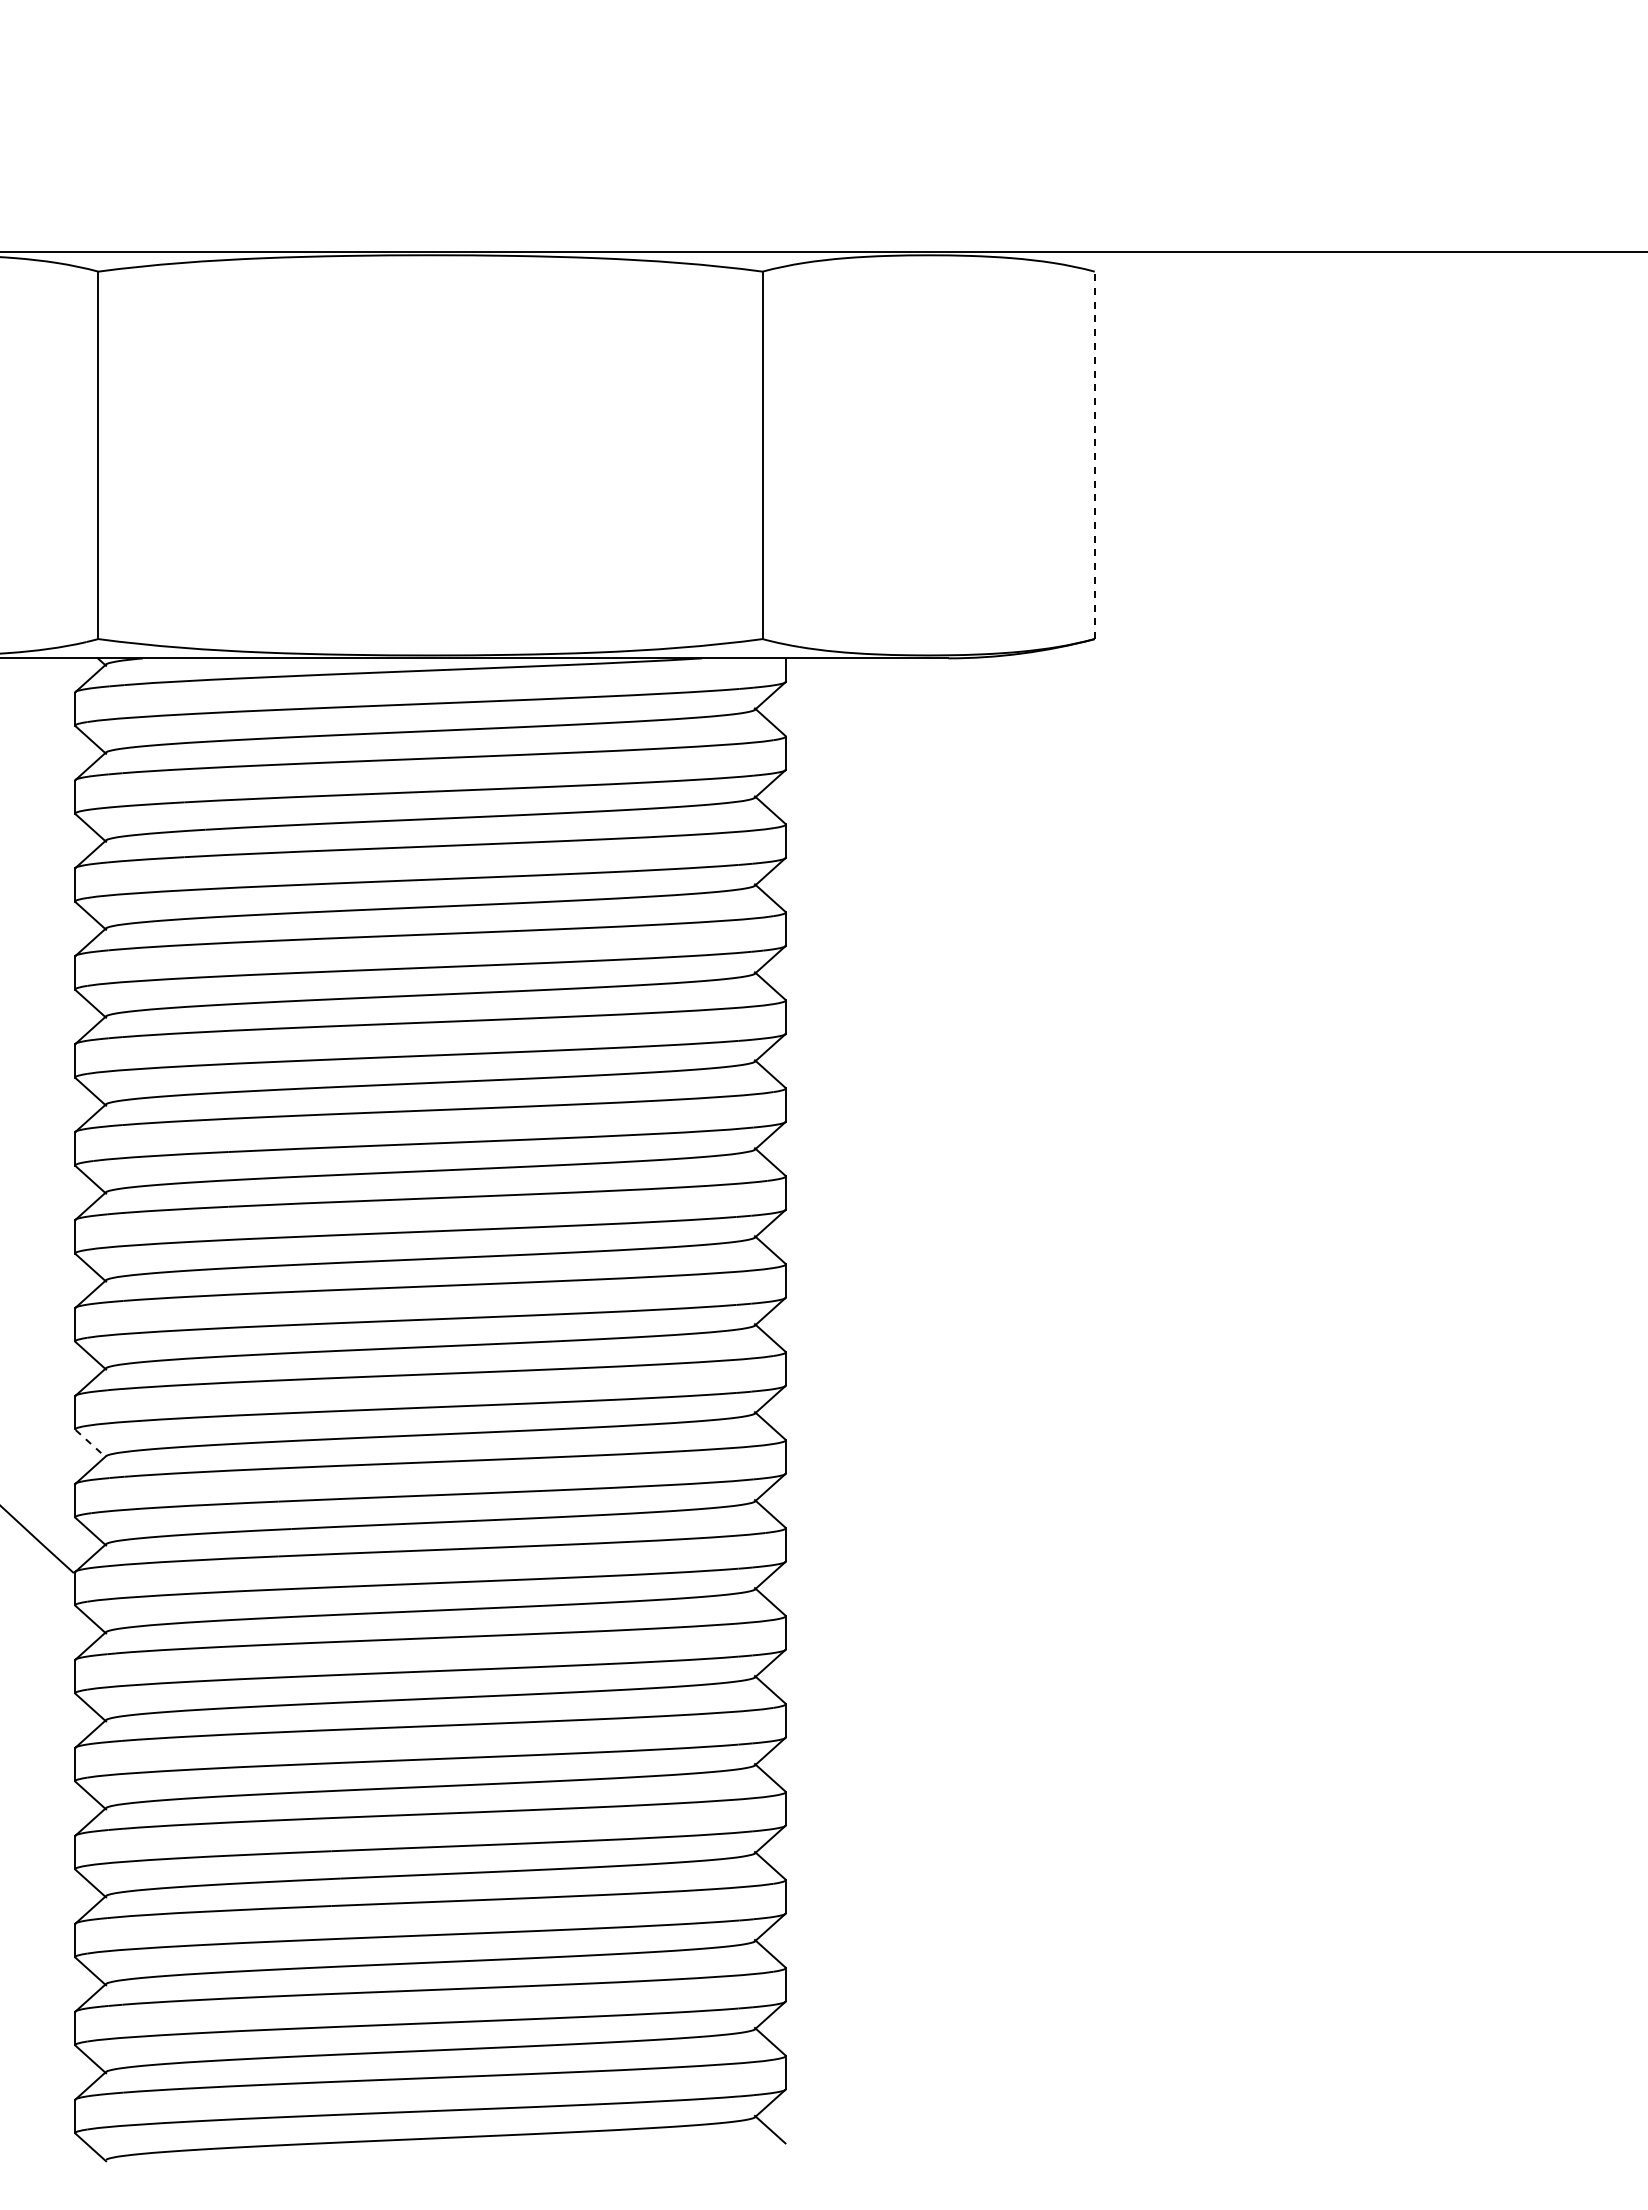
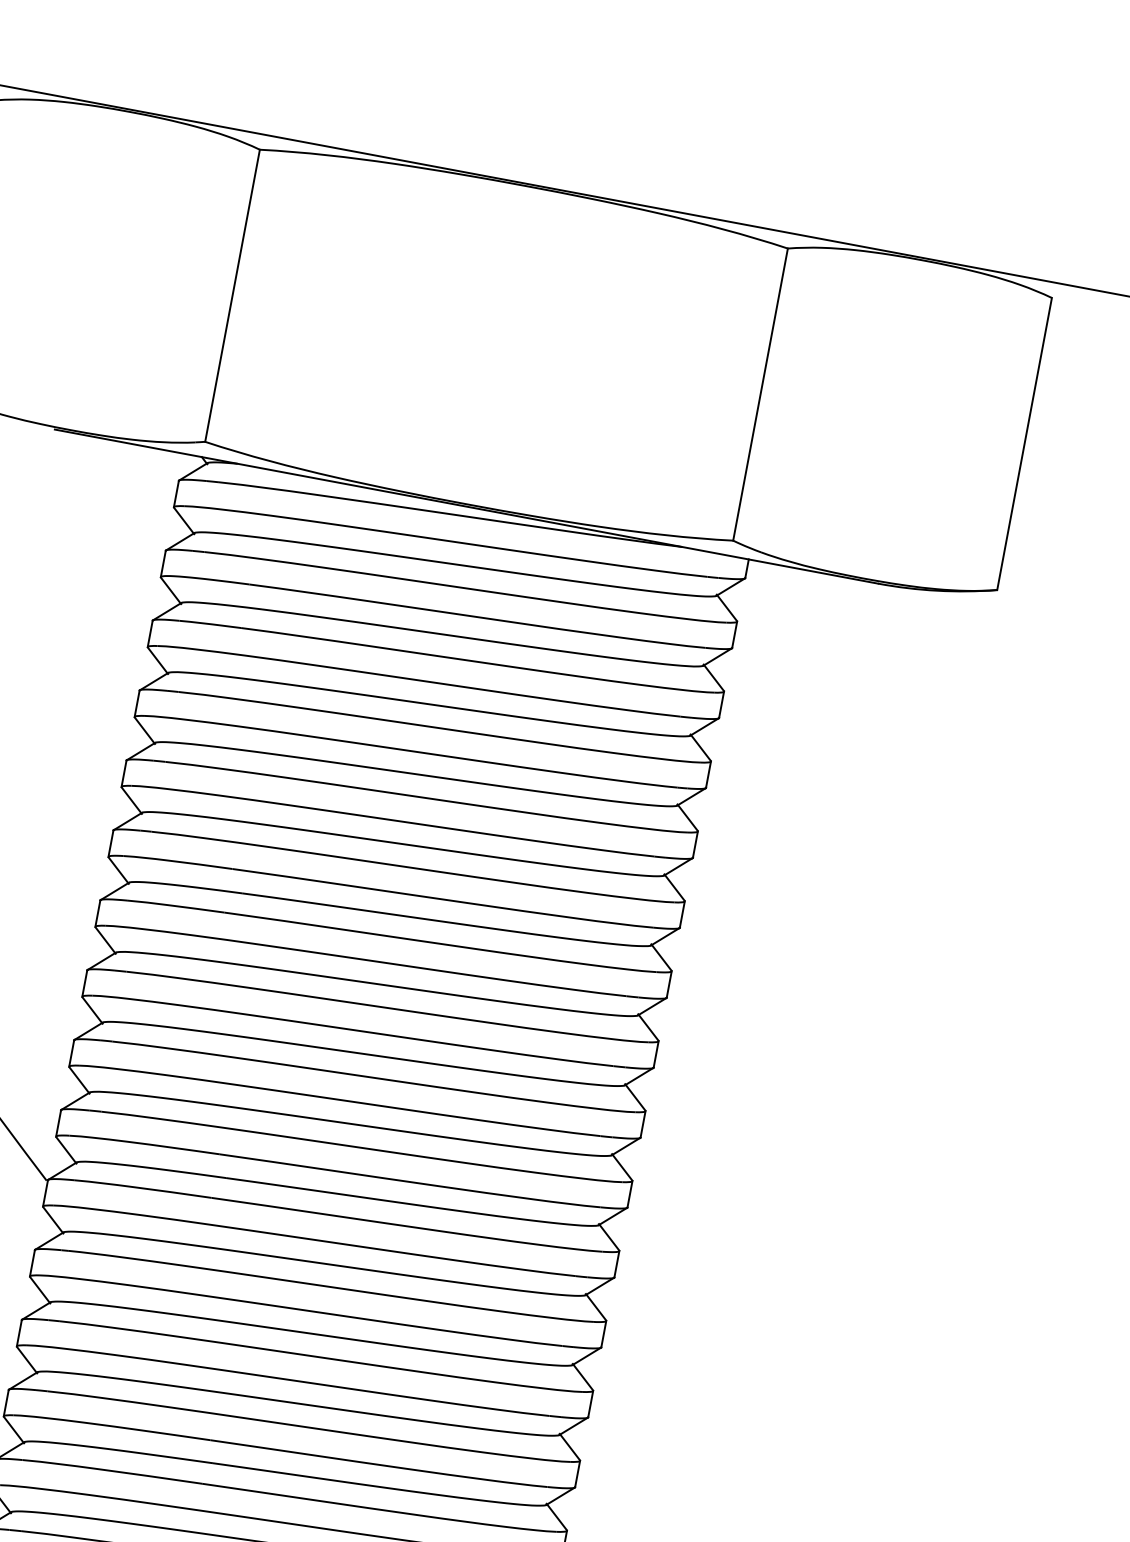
line: (1094, 455) -> (1024, 444), dashed -> solid
line: (90, 1443) -> (79, 1080), dashed -> solid

